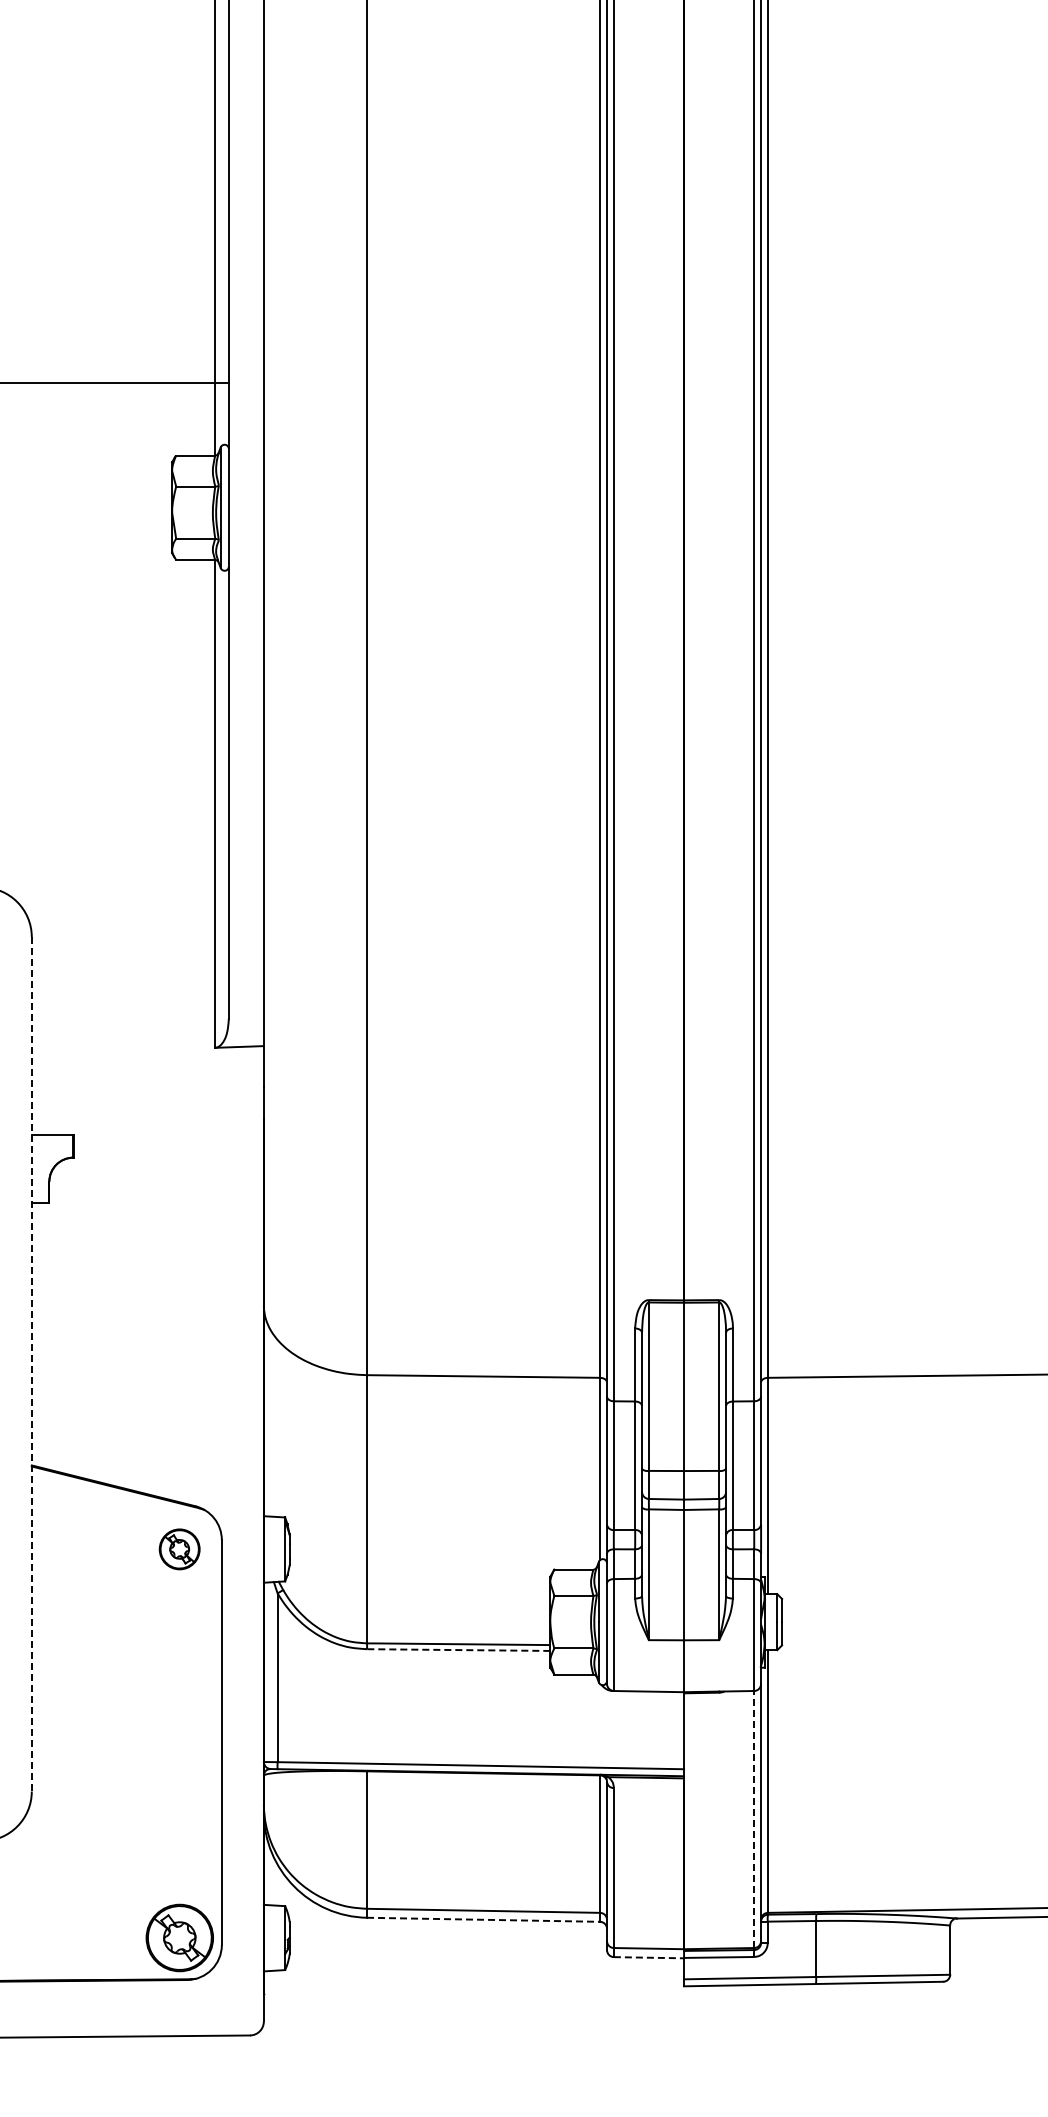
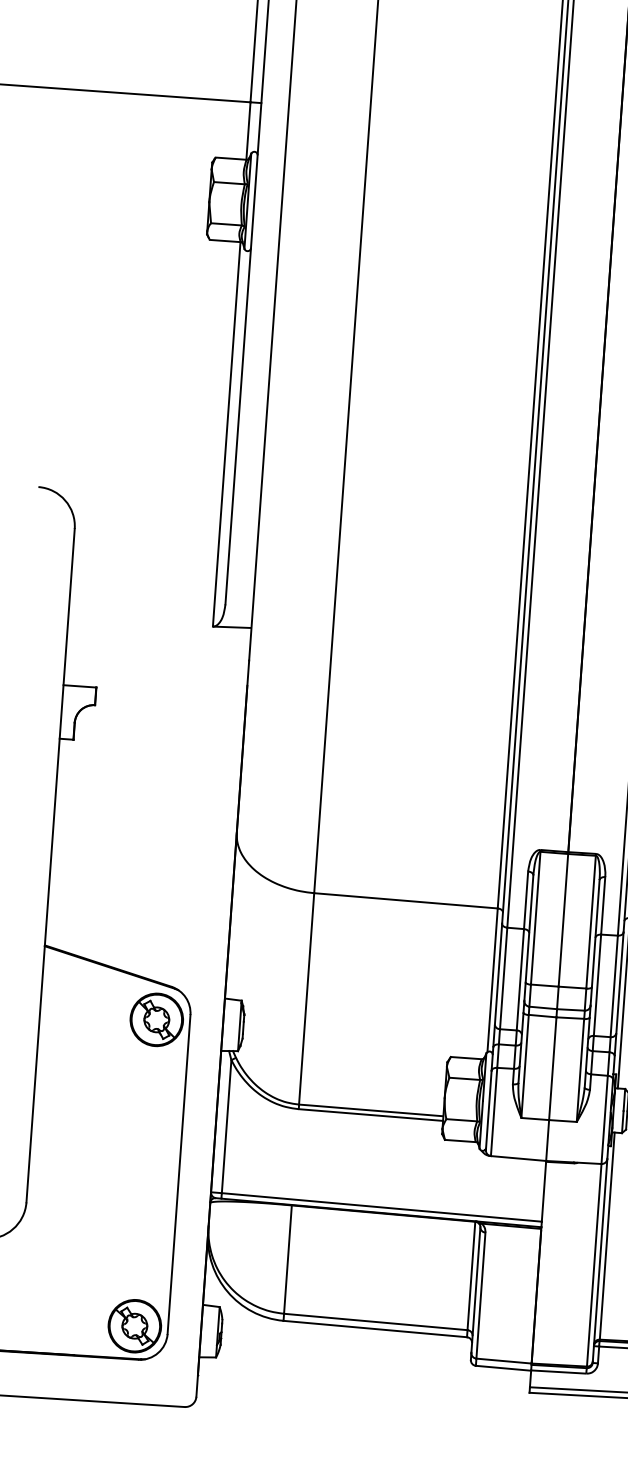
line: (31, 1364) -> (50, 865), dashed -> solid
part: (179, 1549) -> (156, 1019), size x1.67
line: (458, 1650) -> (370, 1115), dashed -> solid
line: (754, 1819) -> (594, 1265), dashed -> solid
line: (483, 1919) -> (375, 1328), dashed -> solid
line: (649, 1957) -> (503, 1368), dashed -> solid

